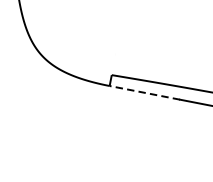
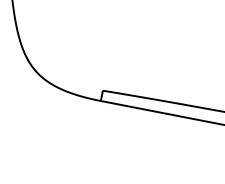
line: (145, 92) -> (134, 107), dashed -> solid

